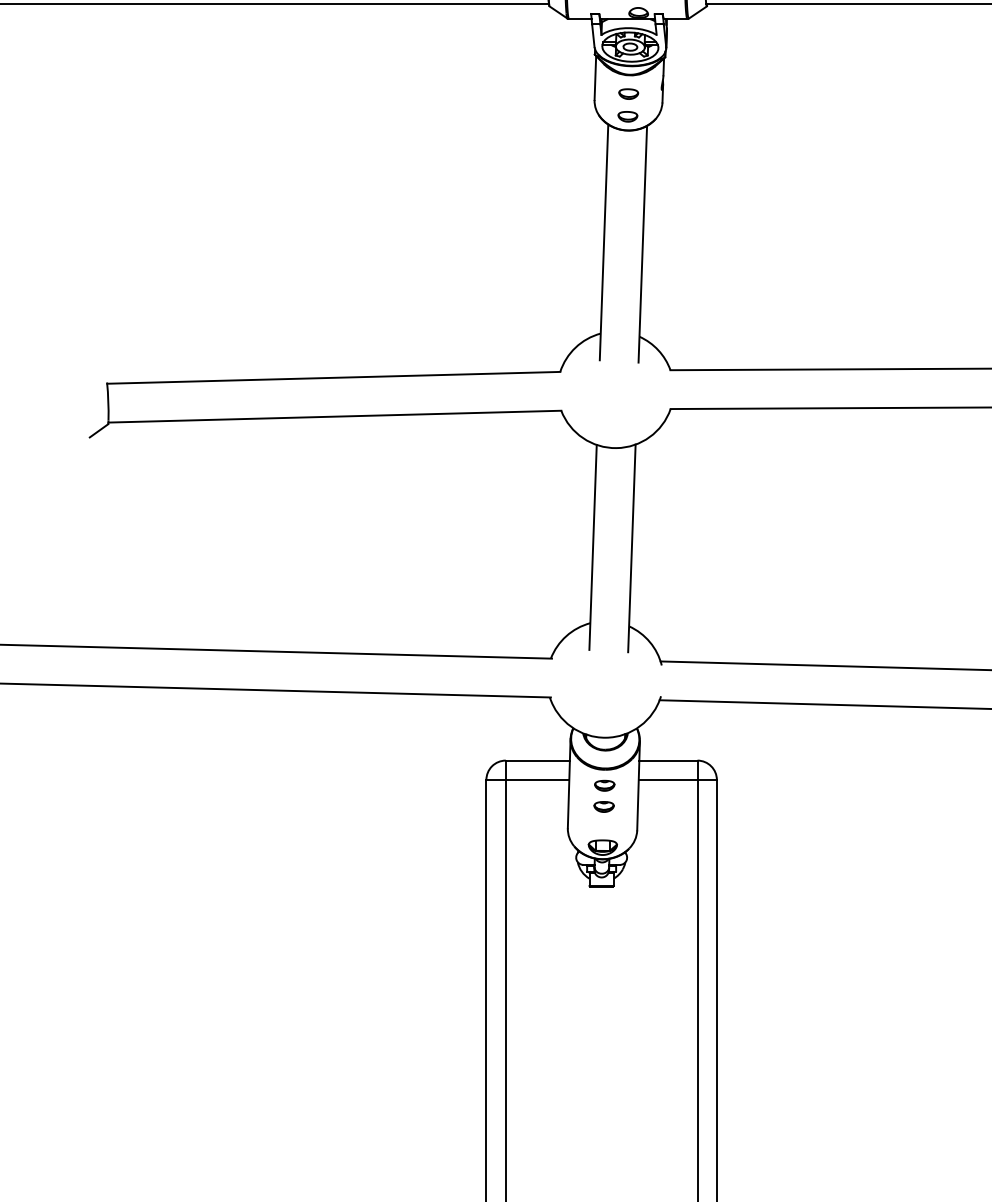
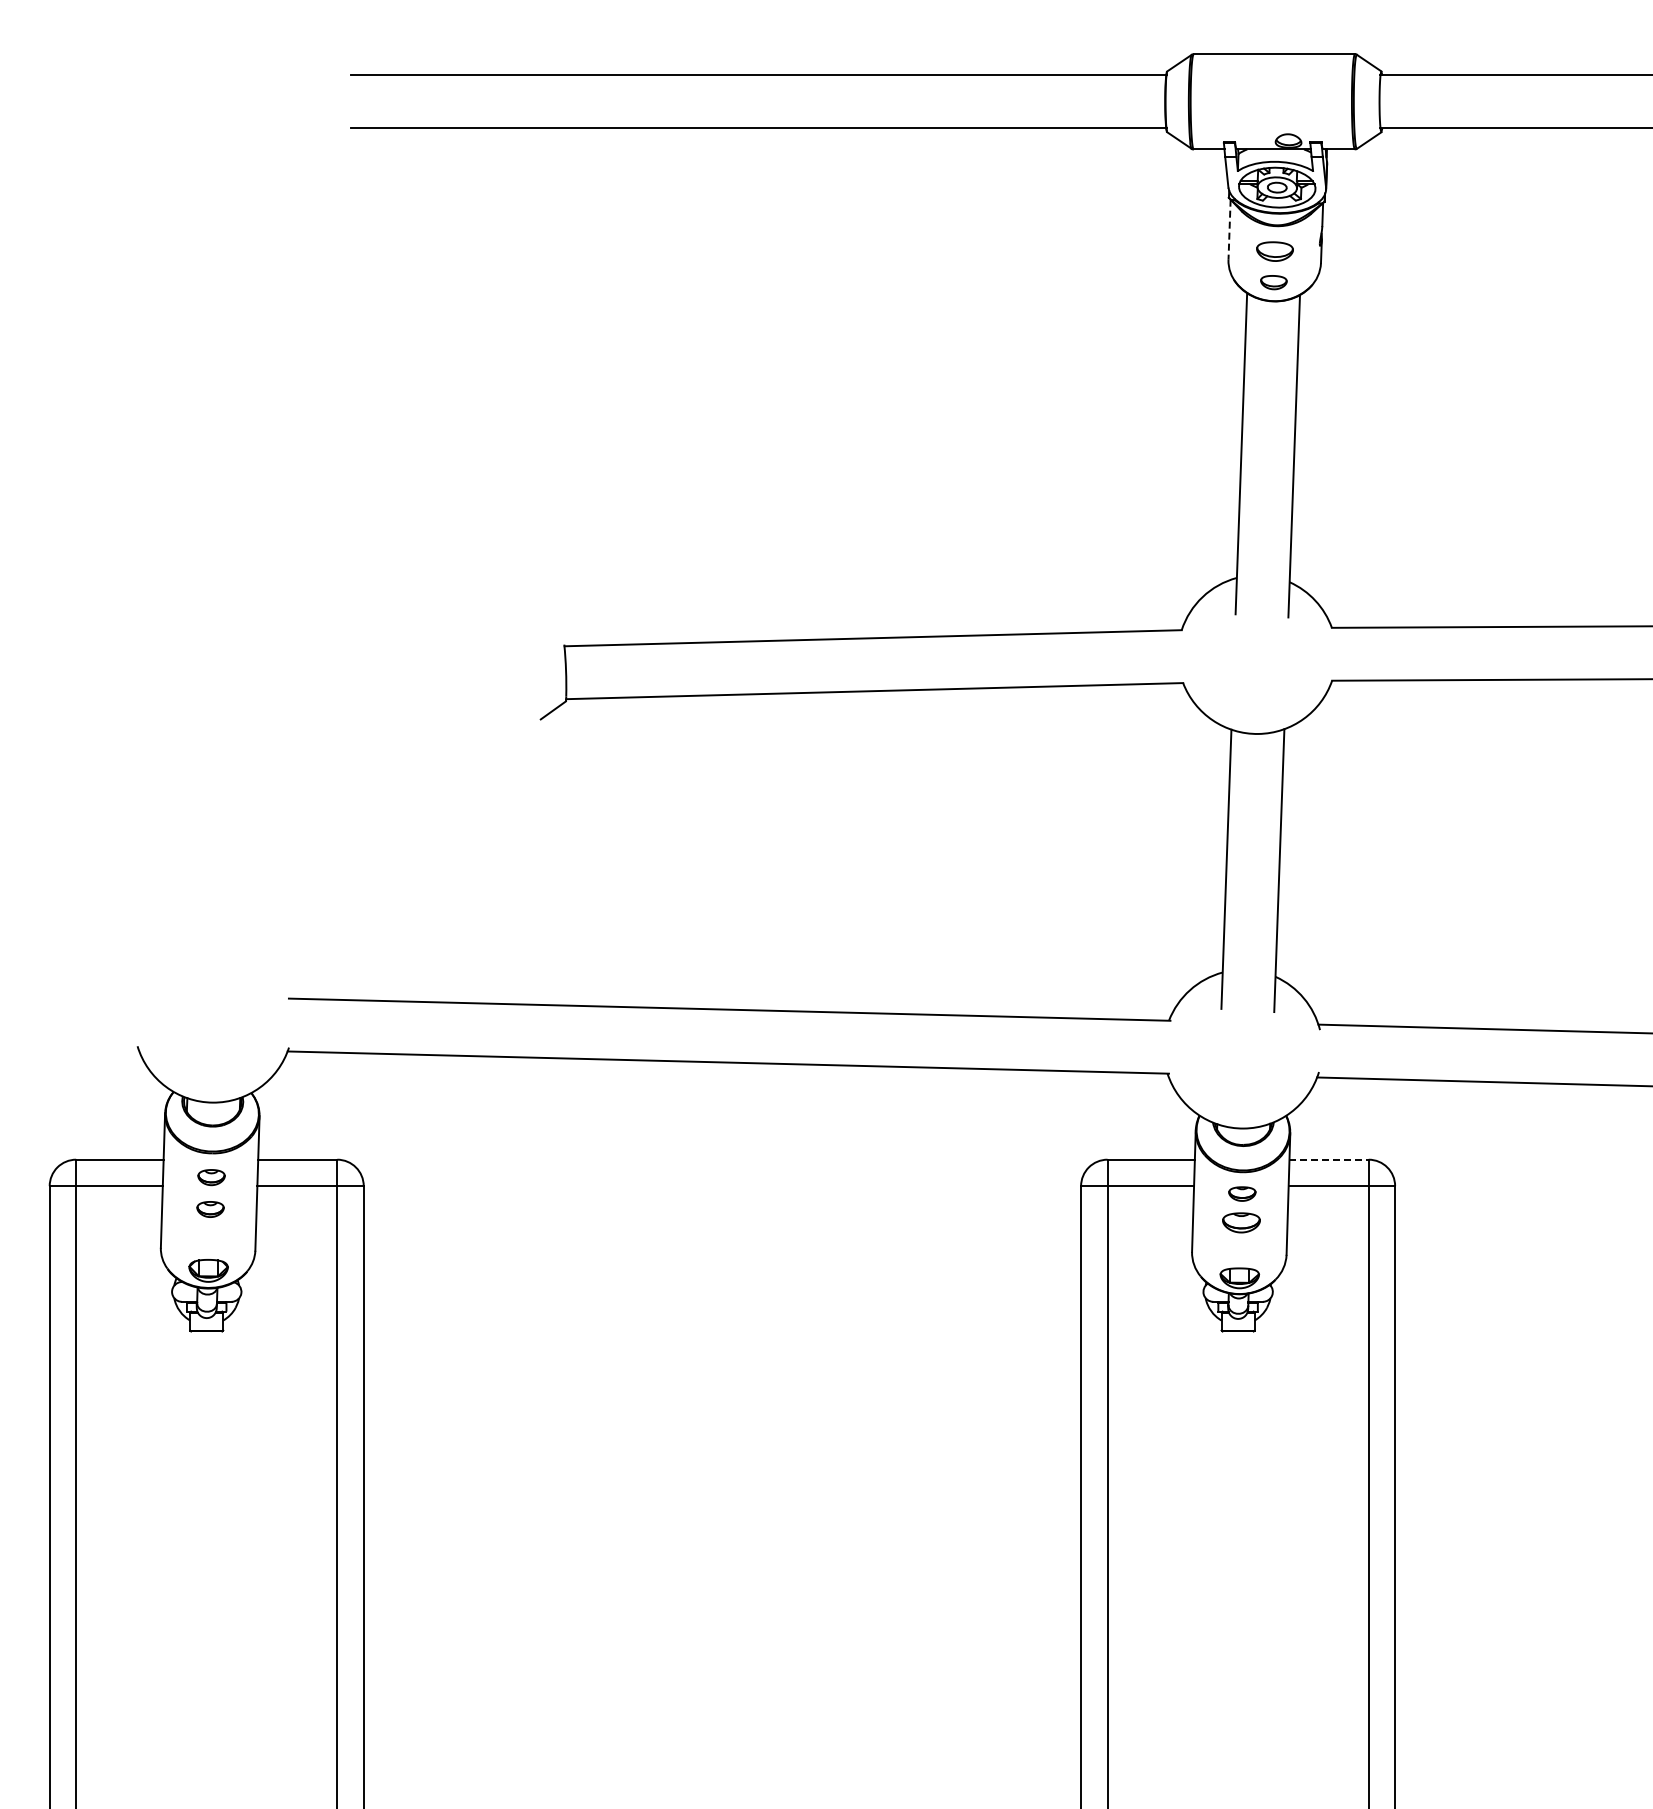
line: (595, 78) -> (1229, 230), solid -> dashed
part: (628, 93) -> (1274, 251), size x1.4
line: (668, 760) -> (1329, 1159), solid -> dashed
part: (604, 806) -> (1241, 1222), size x1.4

